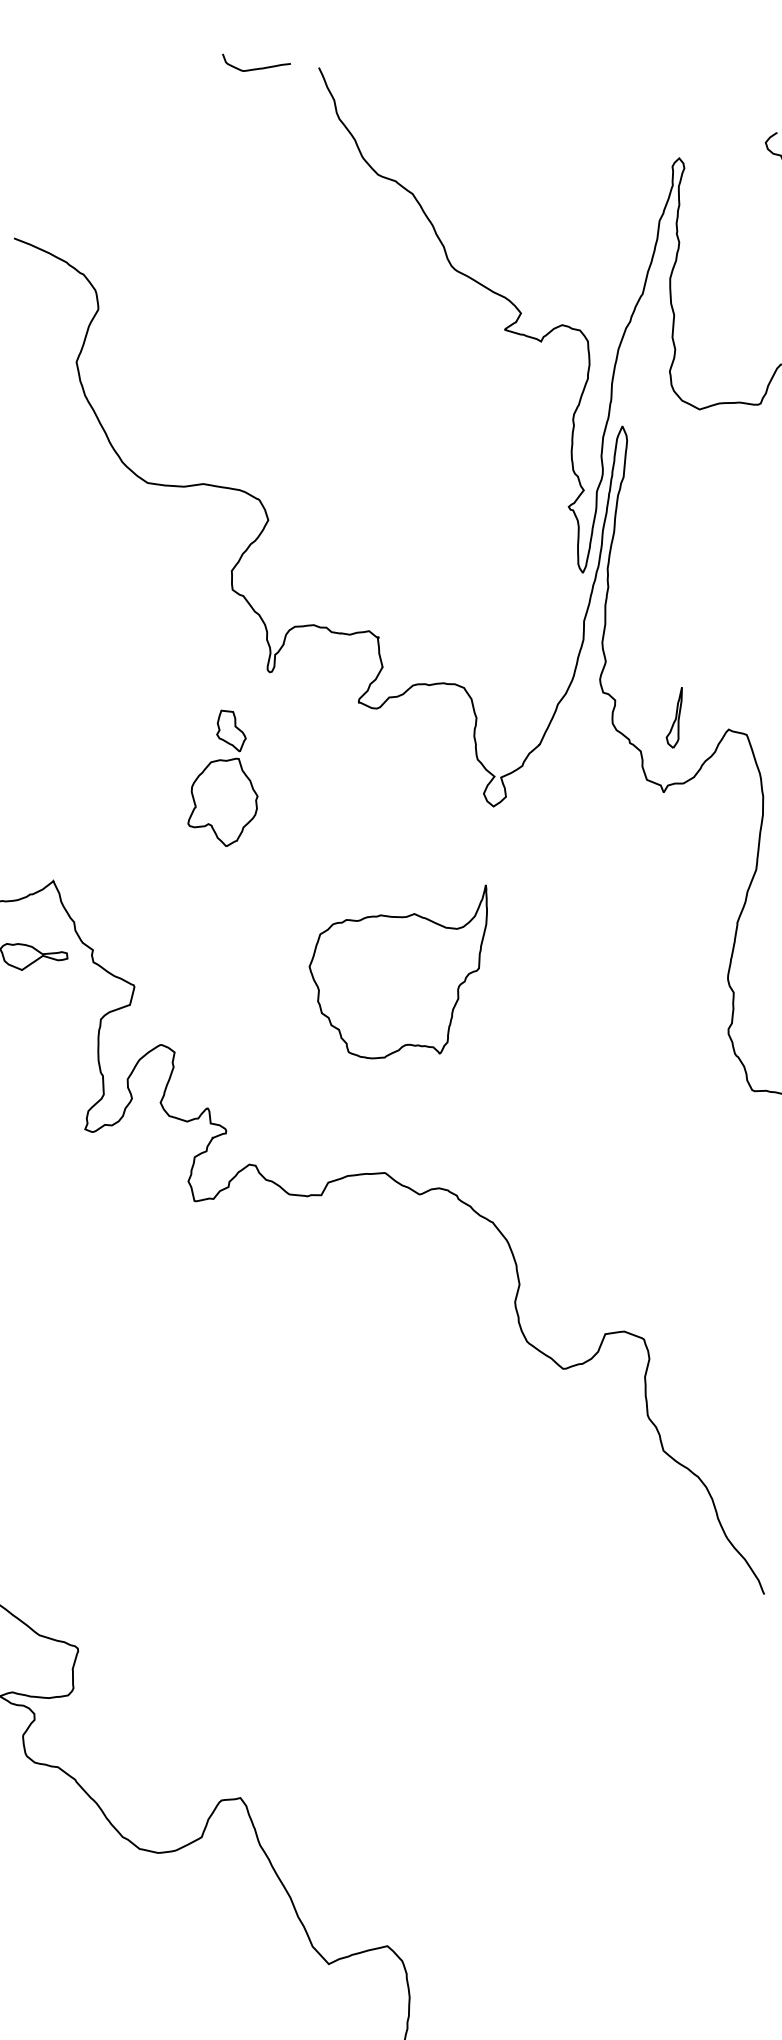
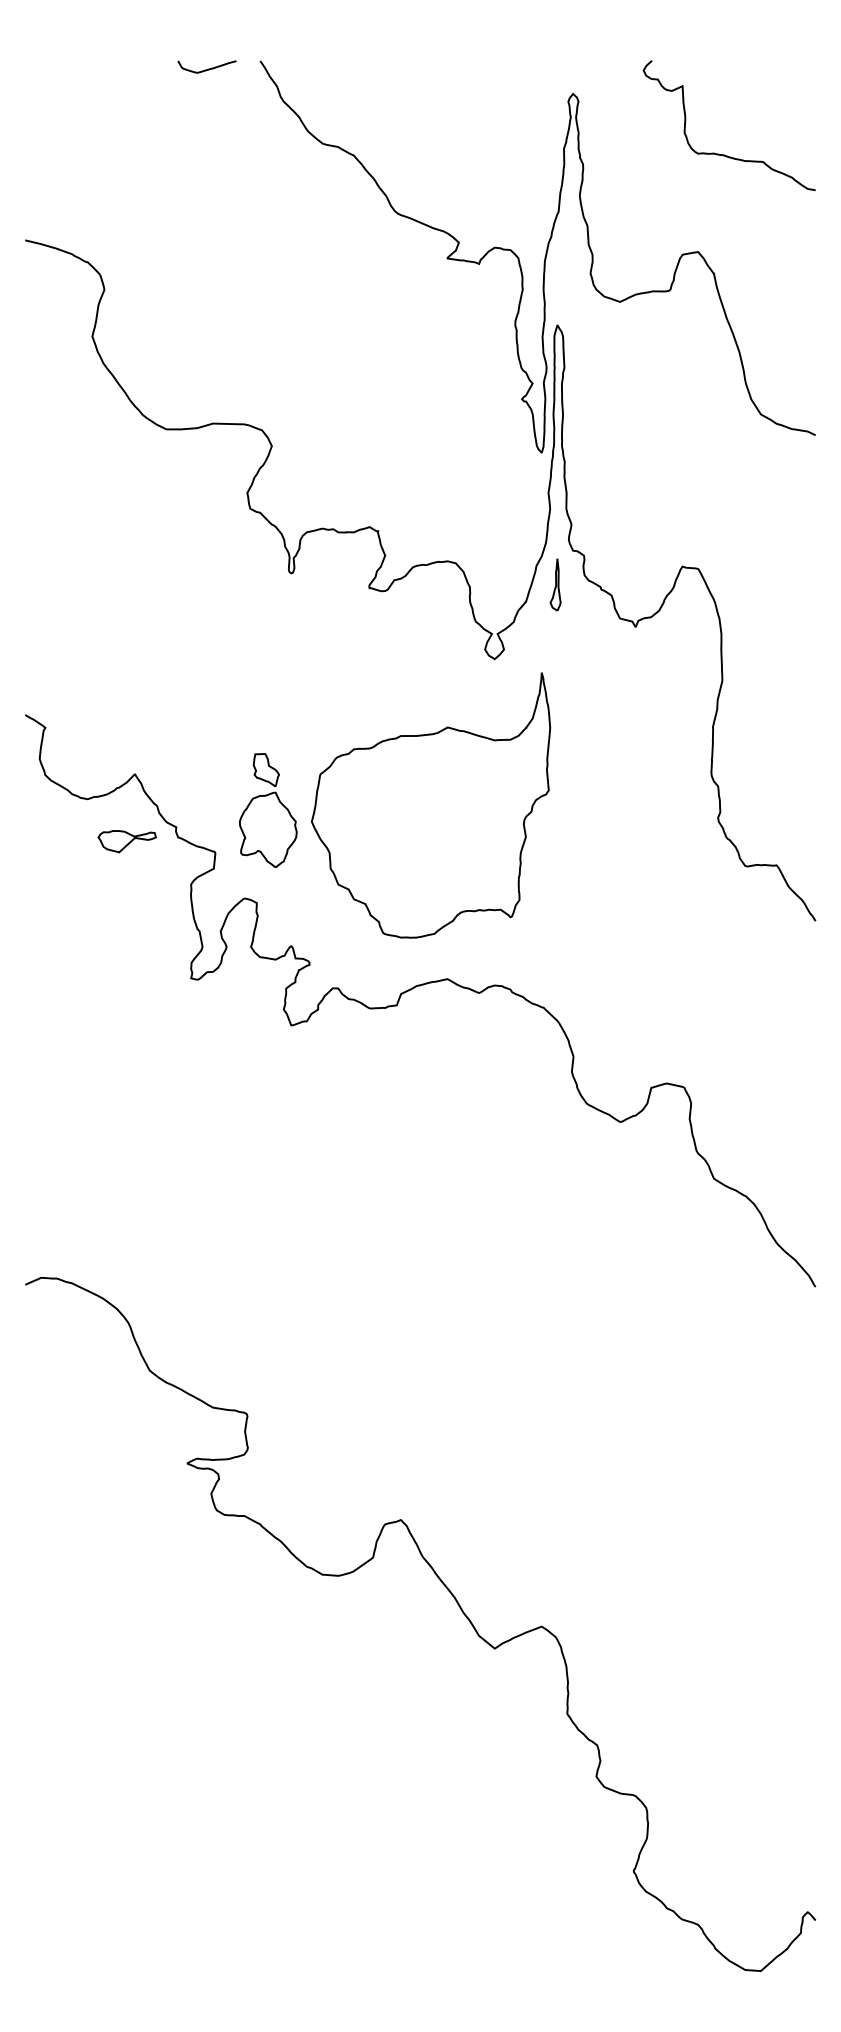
part: (675, 717) -> (555, 584), moved
part: (227, 778) -> (268, 810), moved
part: (395, 967) -> (431, 805), size x1.67

